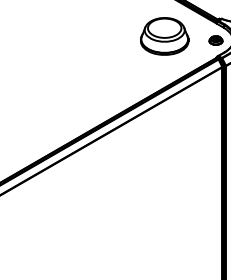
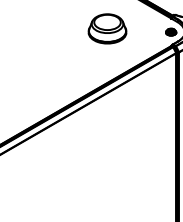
part: (164, 36) -> (107, 28), moved

